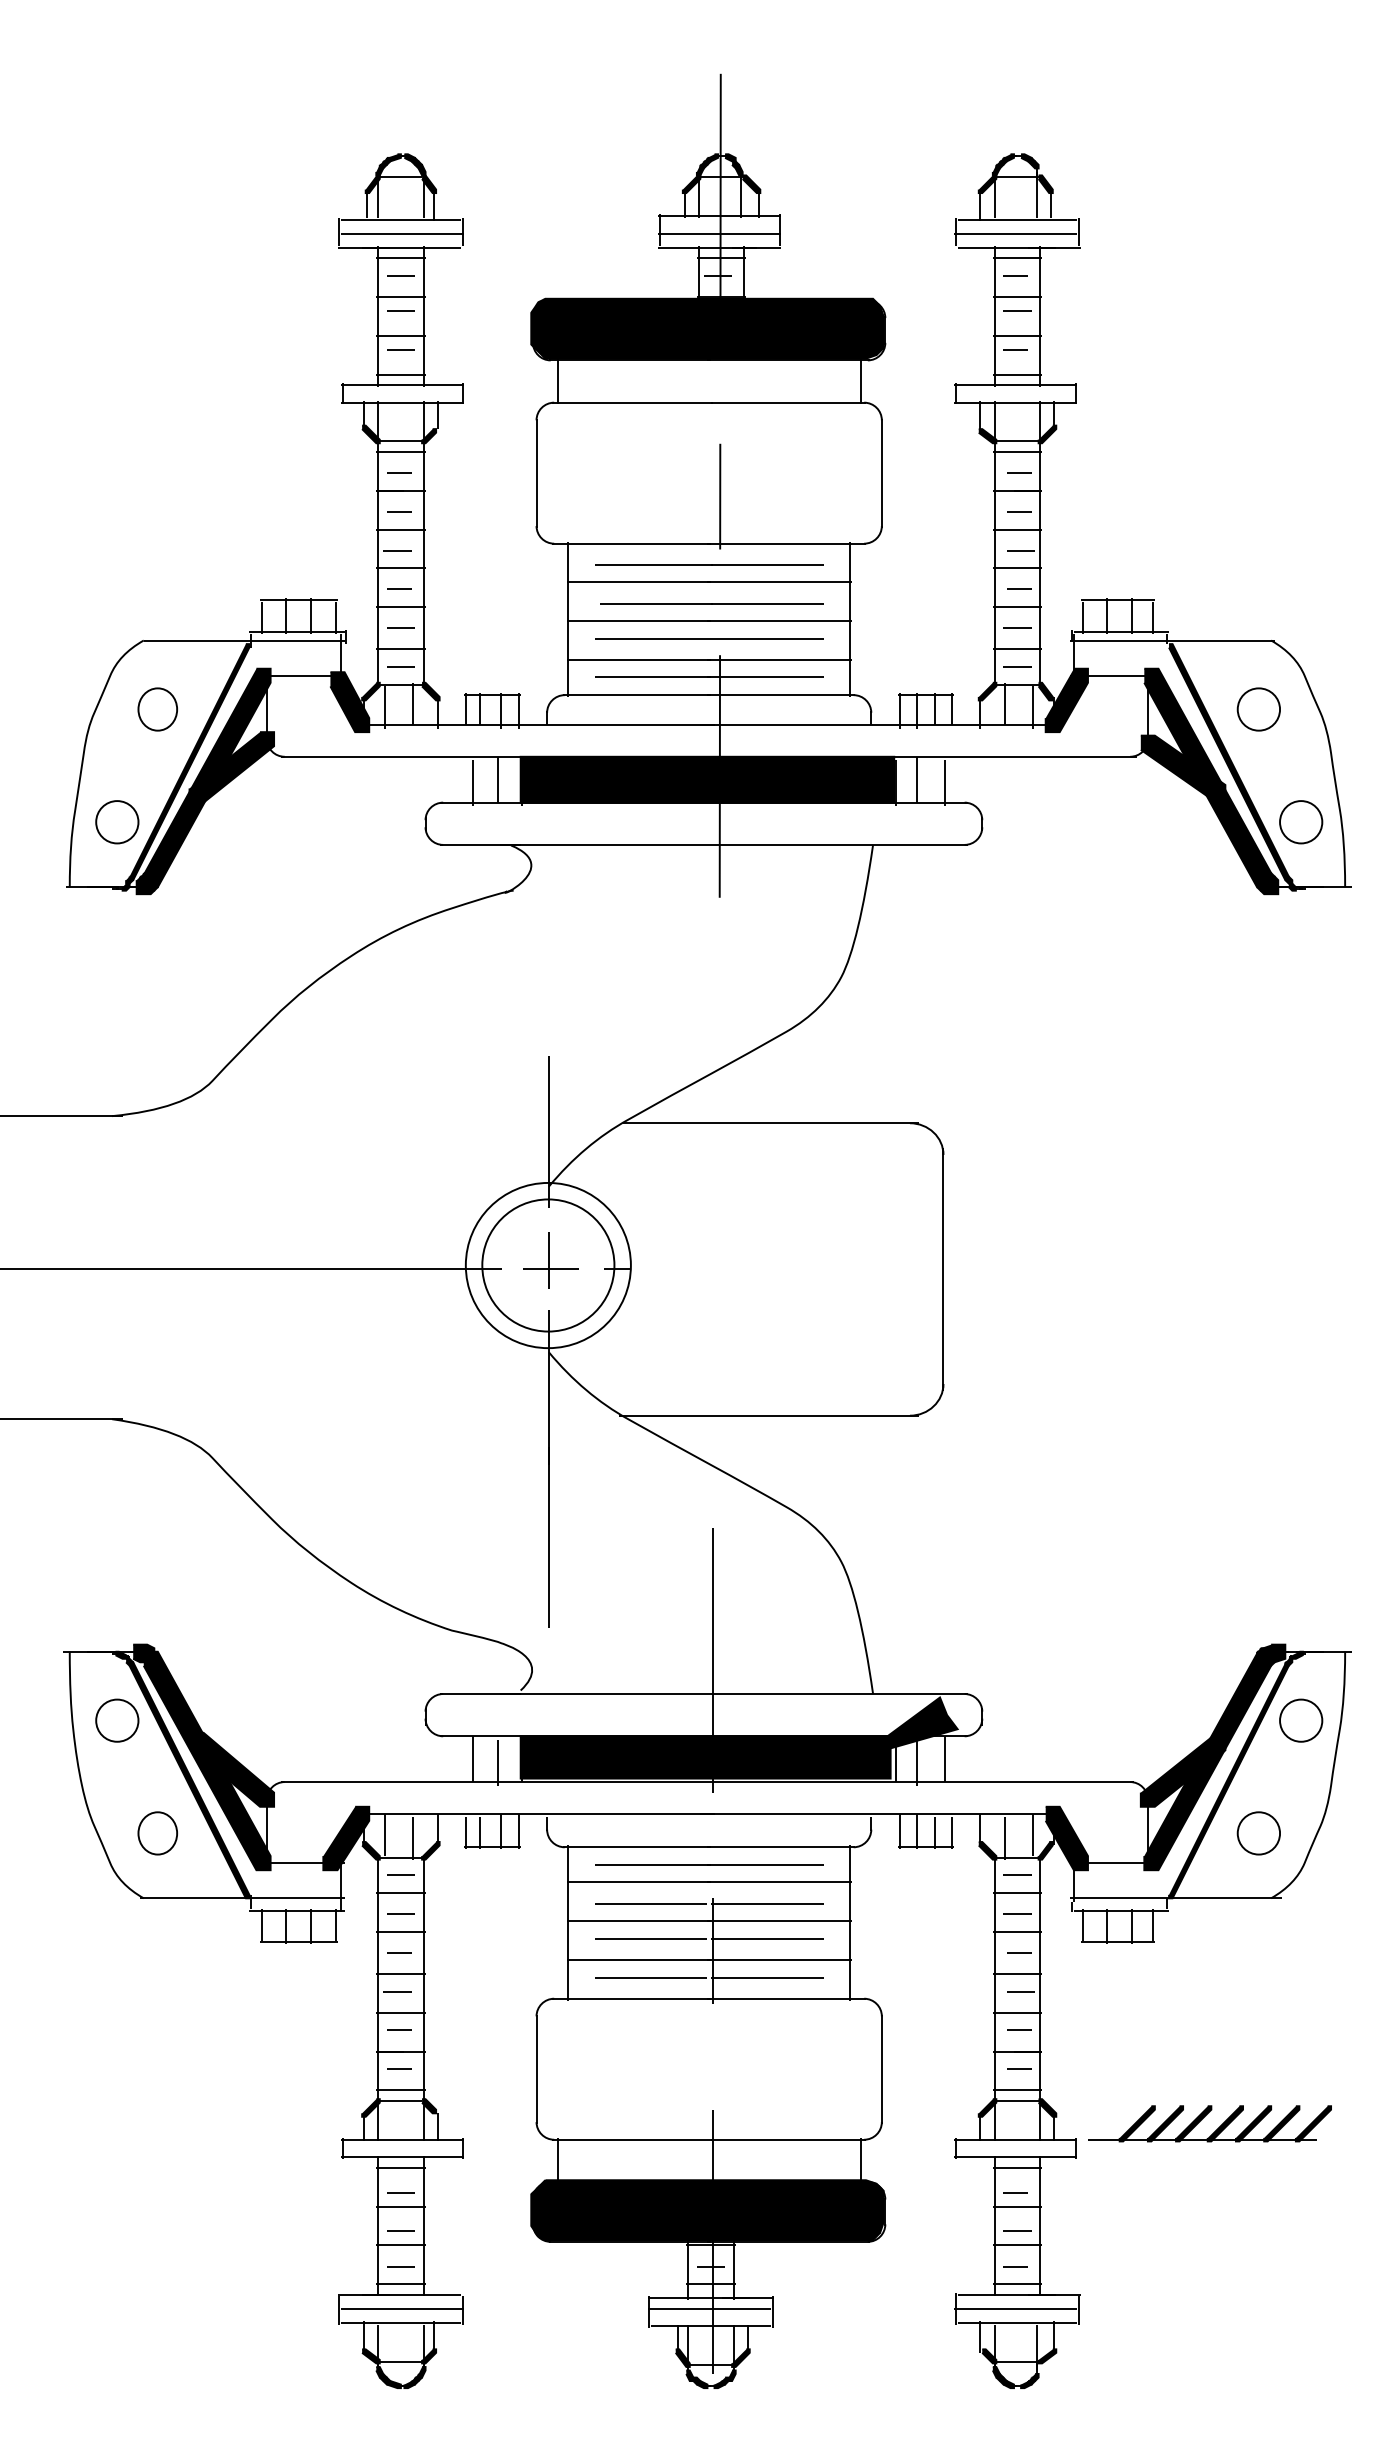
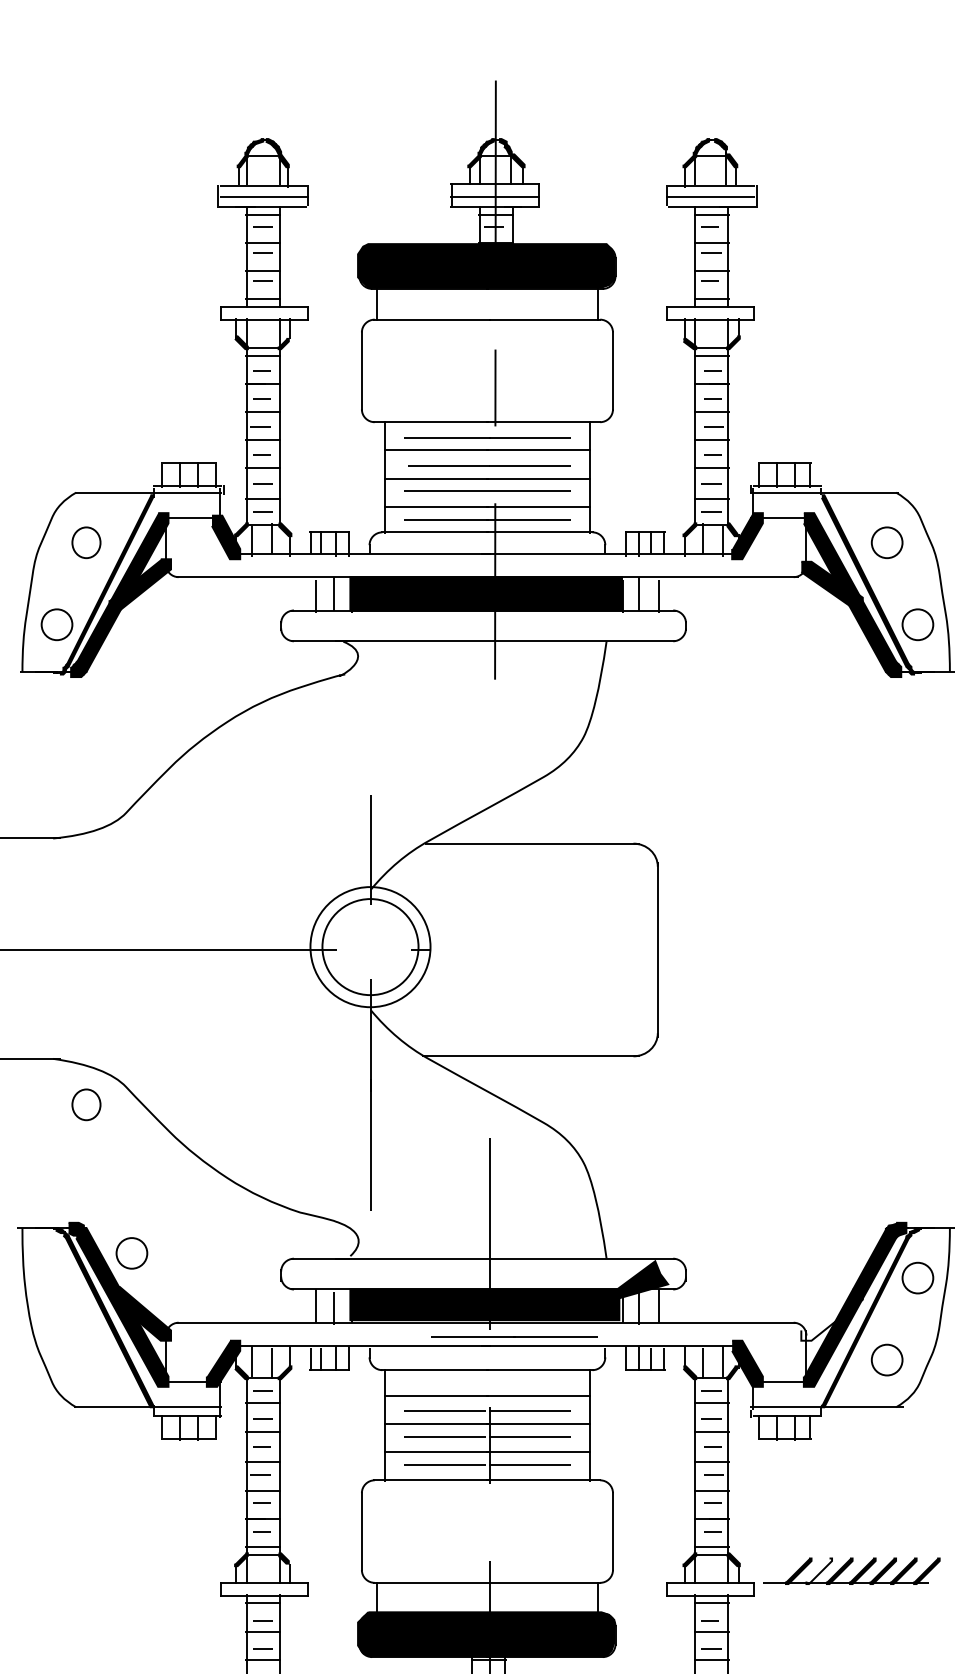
part: (550, 1260) -> (372, 943), removed
part: (117, 1720) -> (132, 1253), moved
fill: (1182, 1771) -> (831, 1315), removed
part: (157, 1833) -> (86, 1104), moved
line: (709, 1864) -> (514, 1336), moved
fill: (1165, 2123) -> (819, 1571), removed

